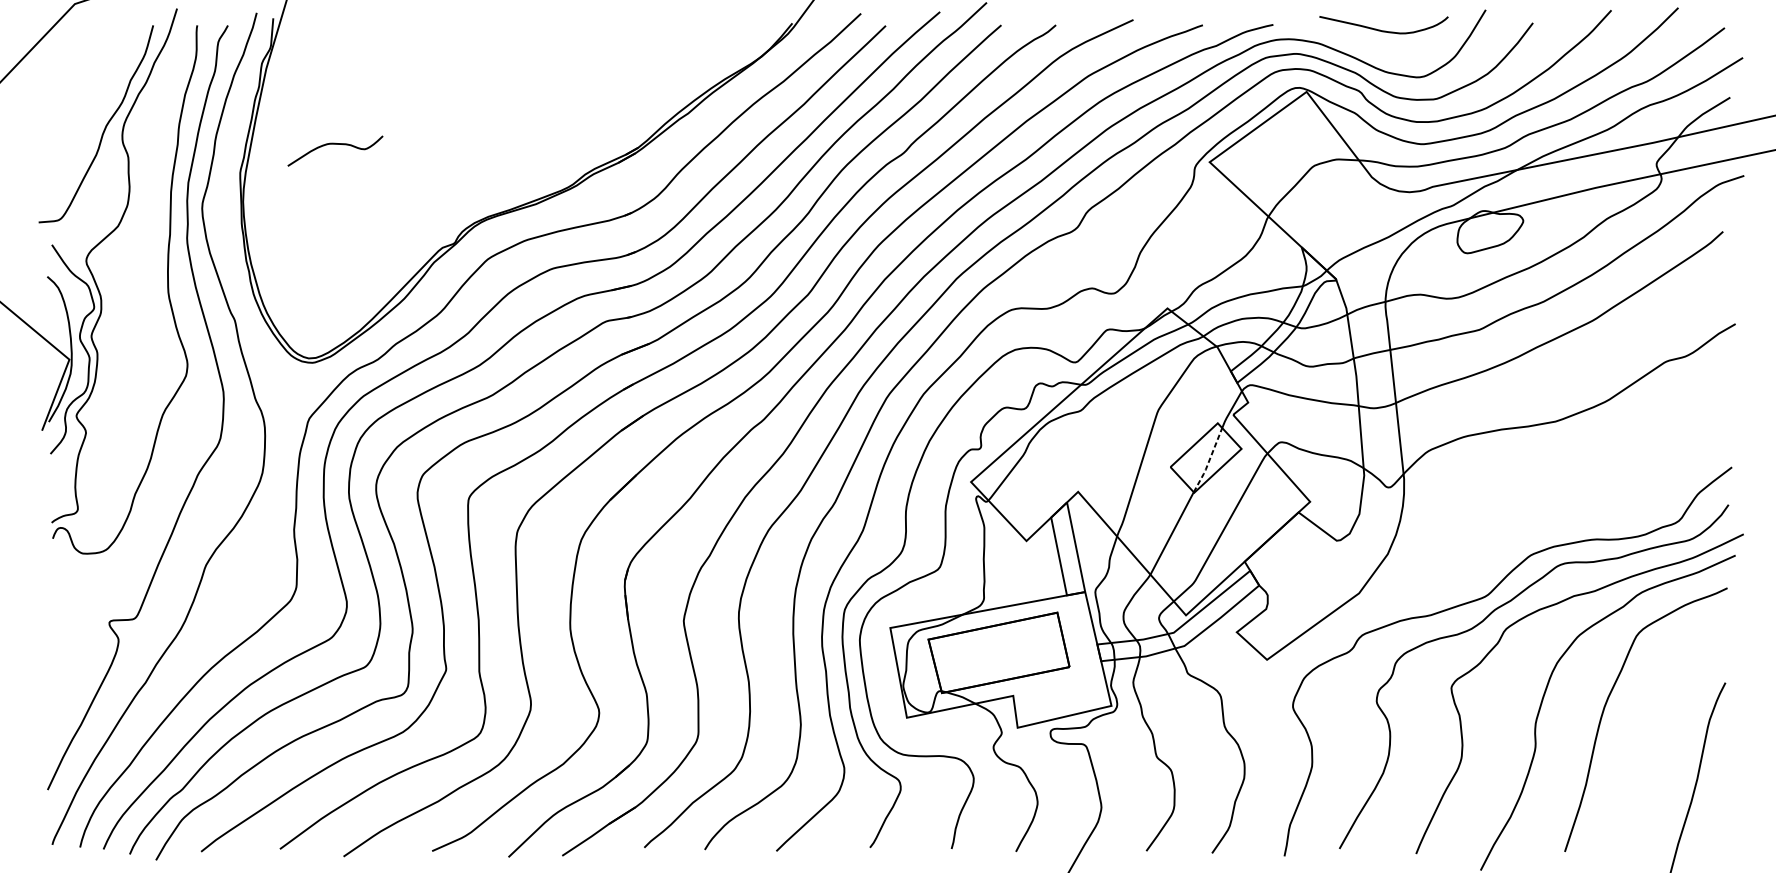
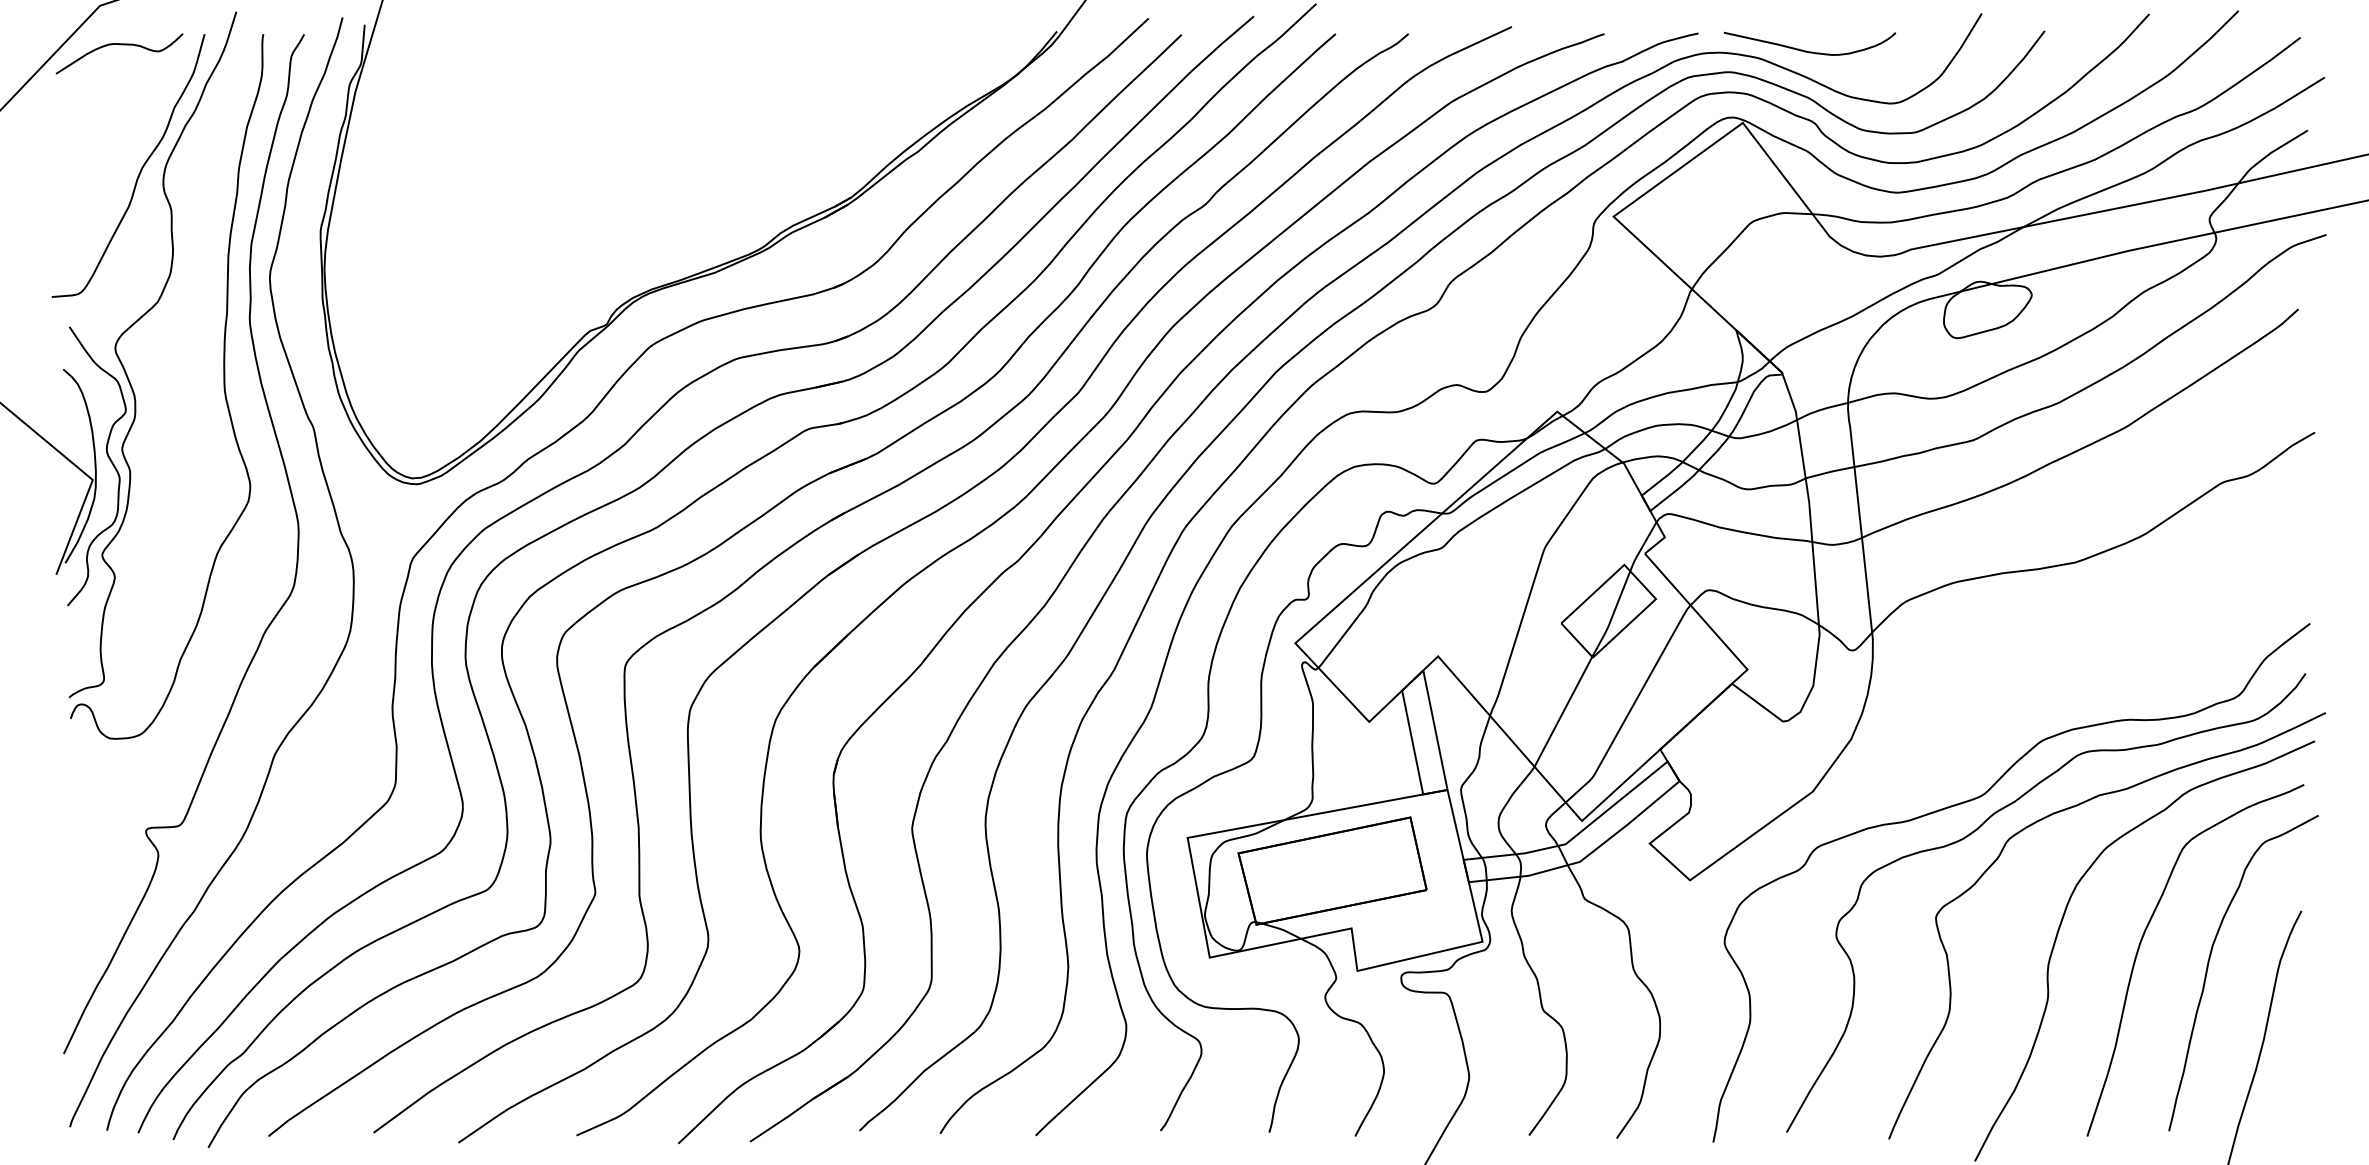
curve: (1381, 30) -> (1806, 50), moved
curve: (335, 144) -> (119, 45), moved
line: (1208, 461) -> (1612, 615), dashed -> solid
curve: (1655, 725) -> (2208, 968), added

